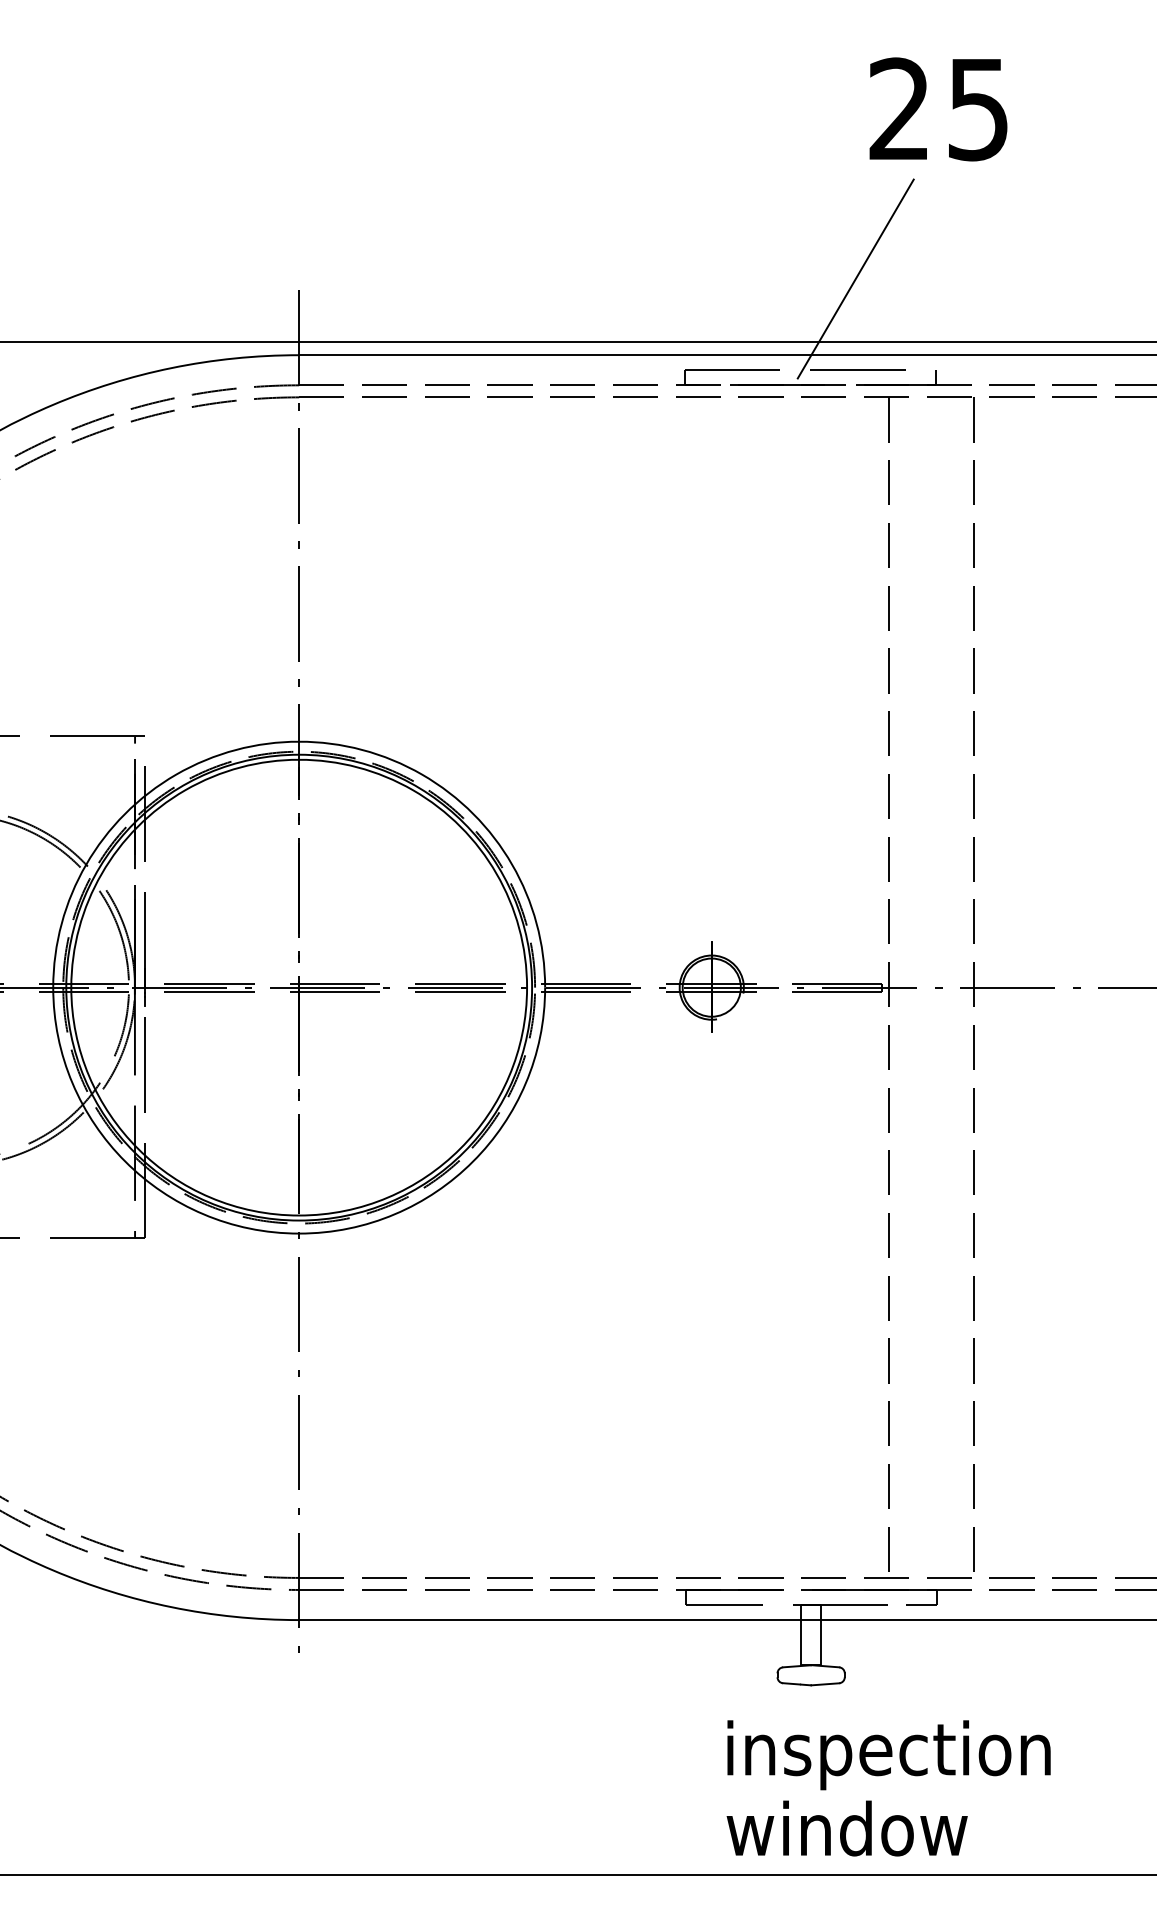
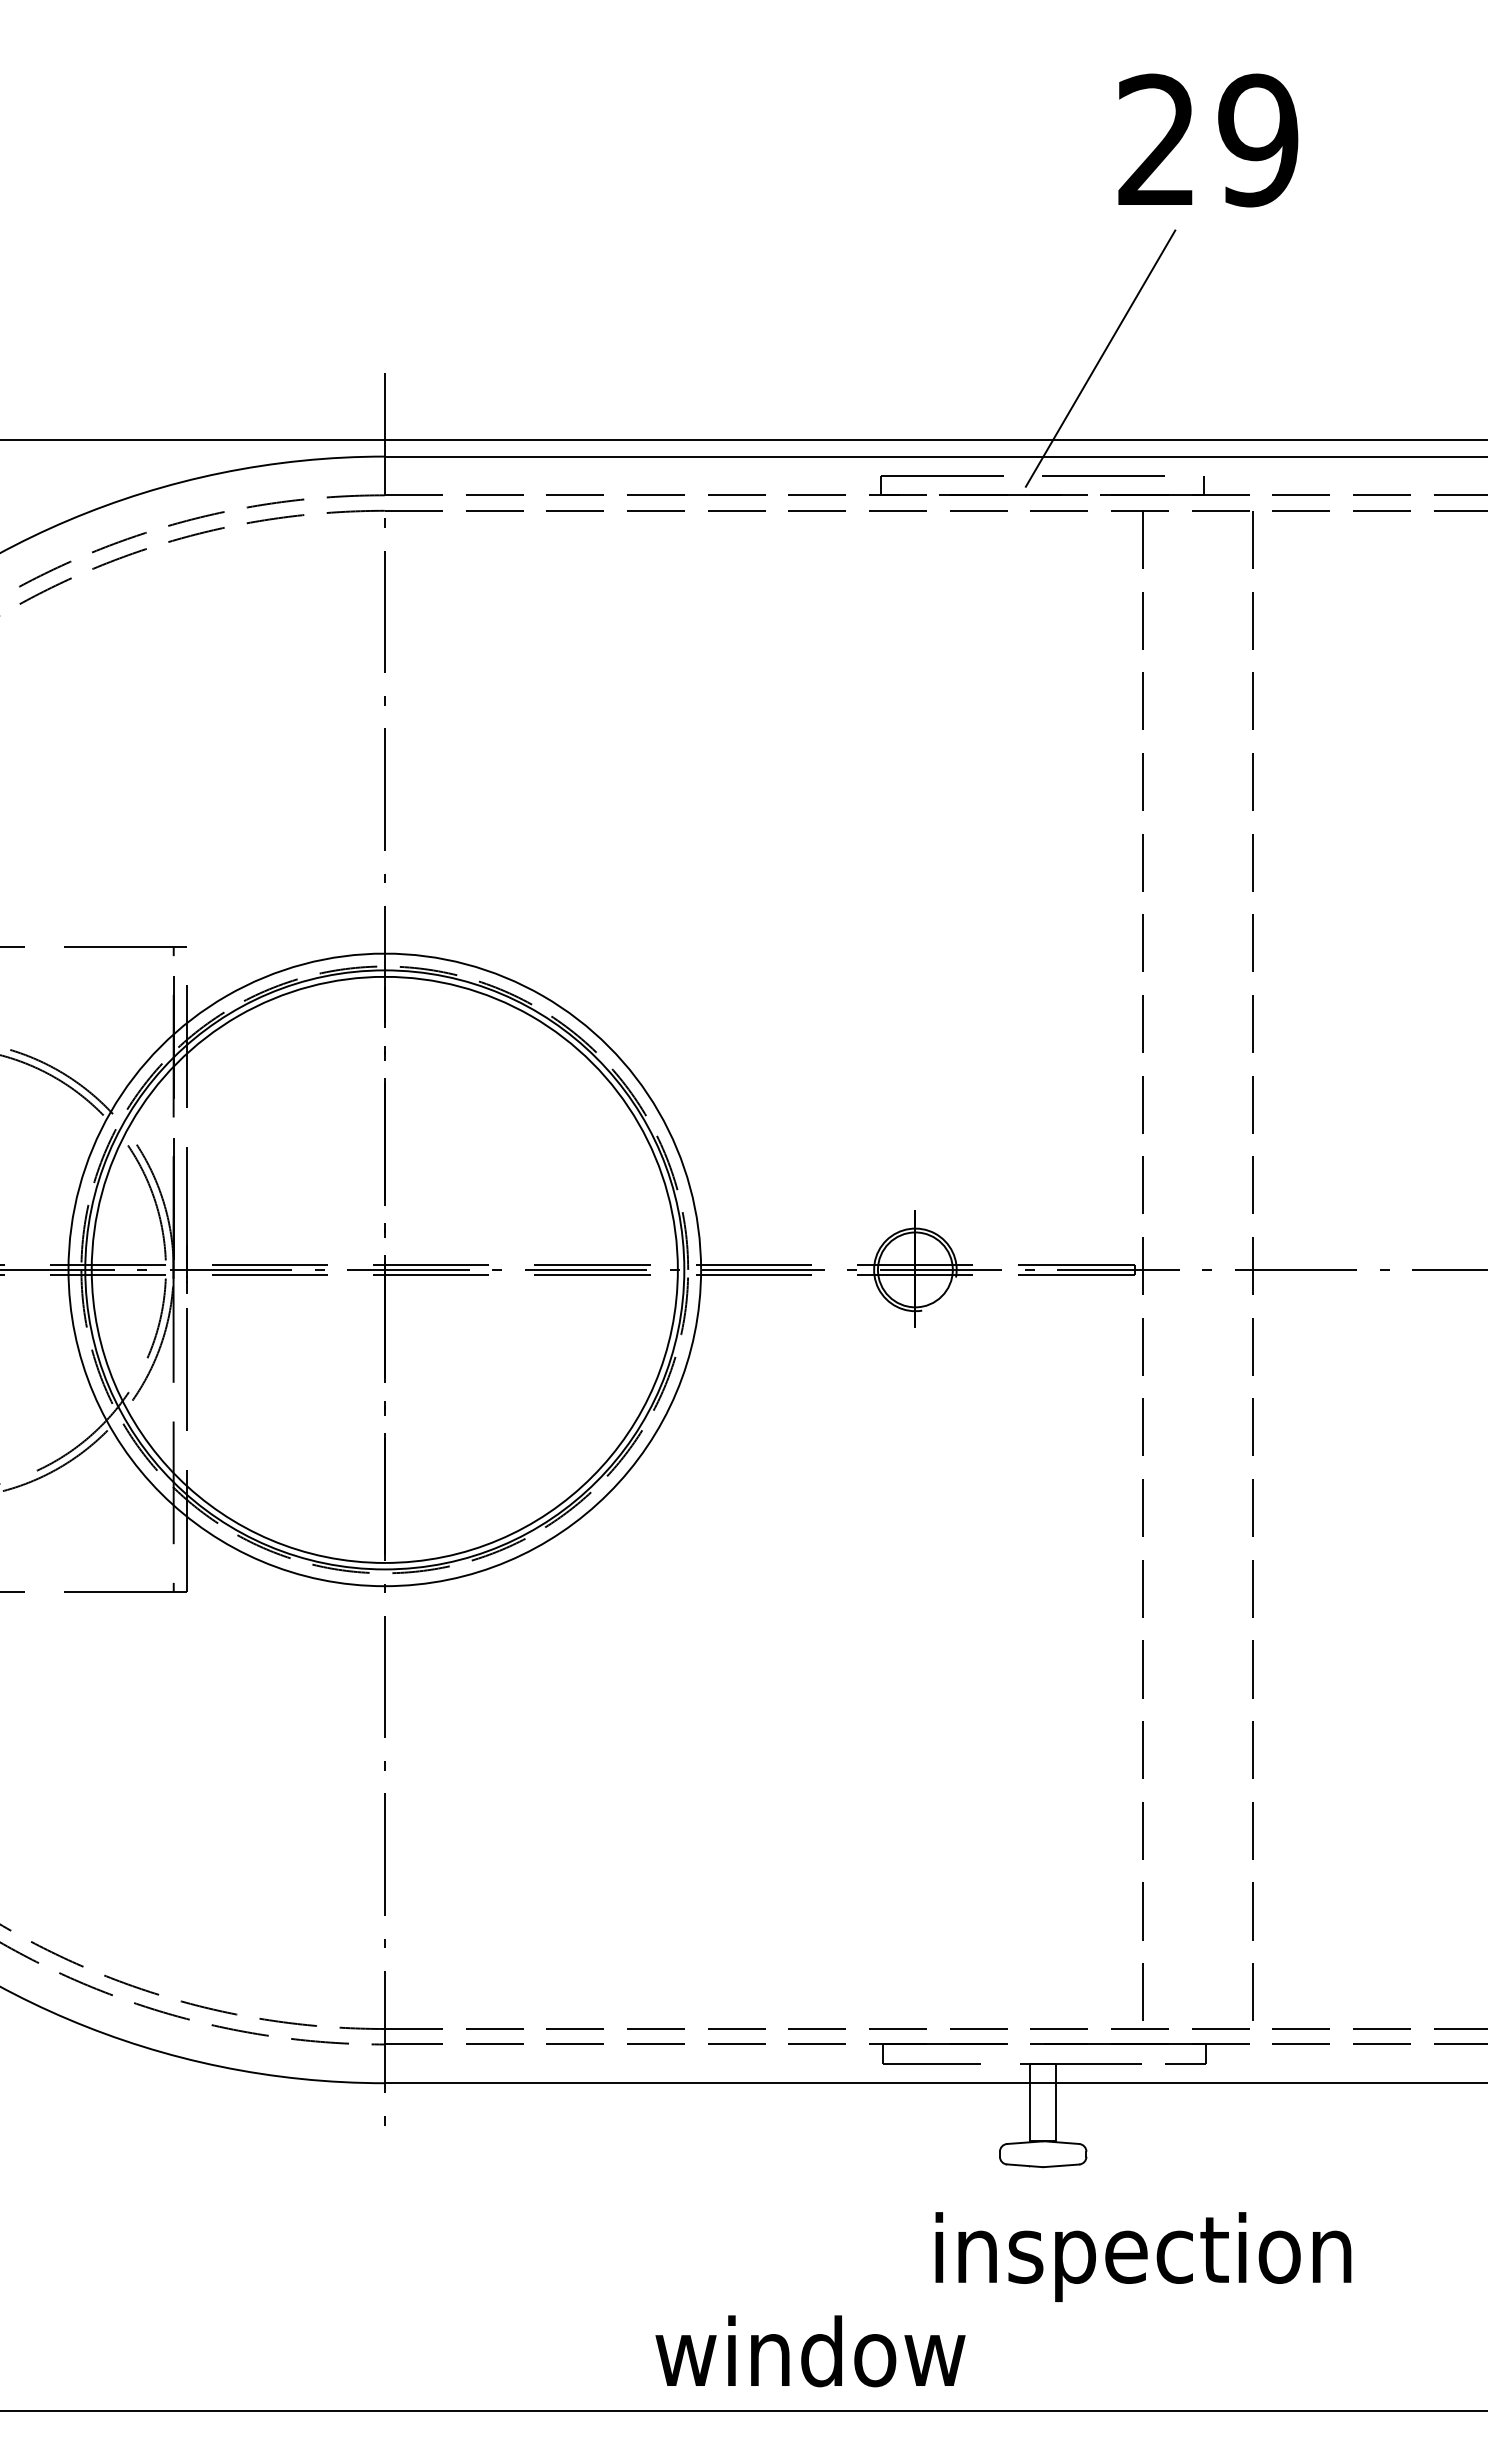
text: (978, 109) -> (1258, 140), 25 -> 29
text: (846, 1828) -> (809, 2351), moved

